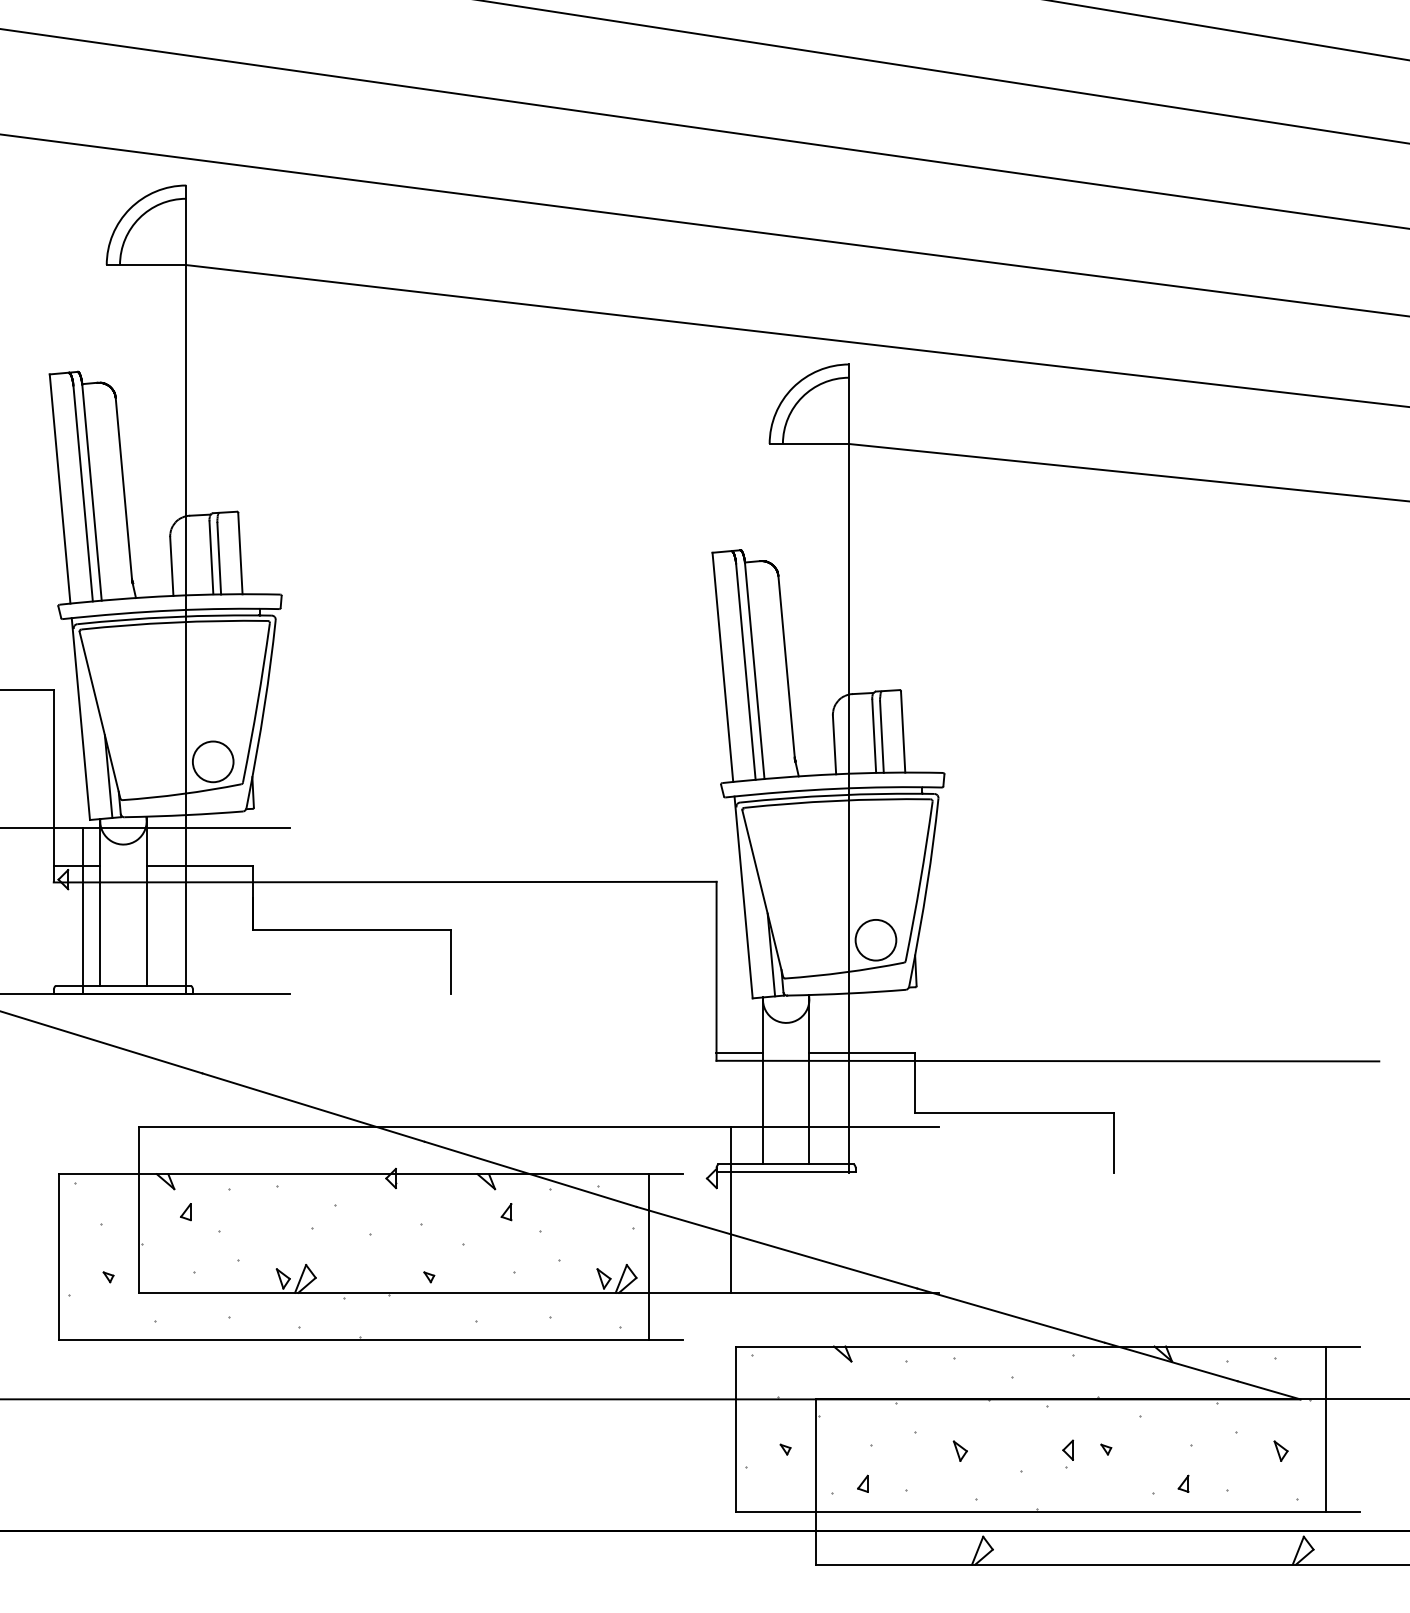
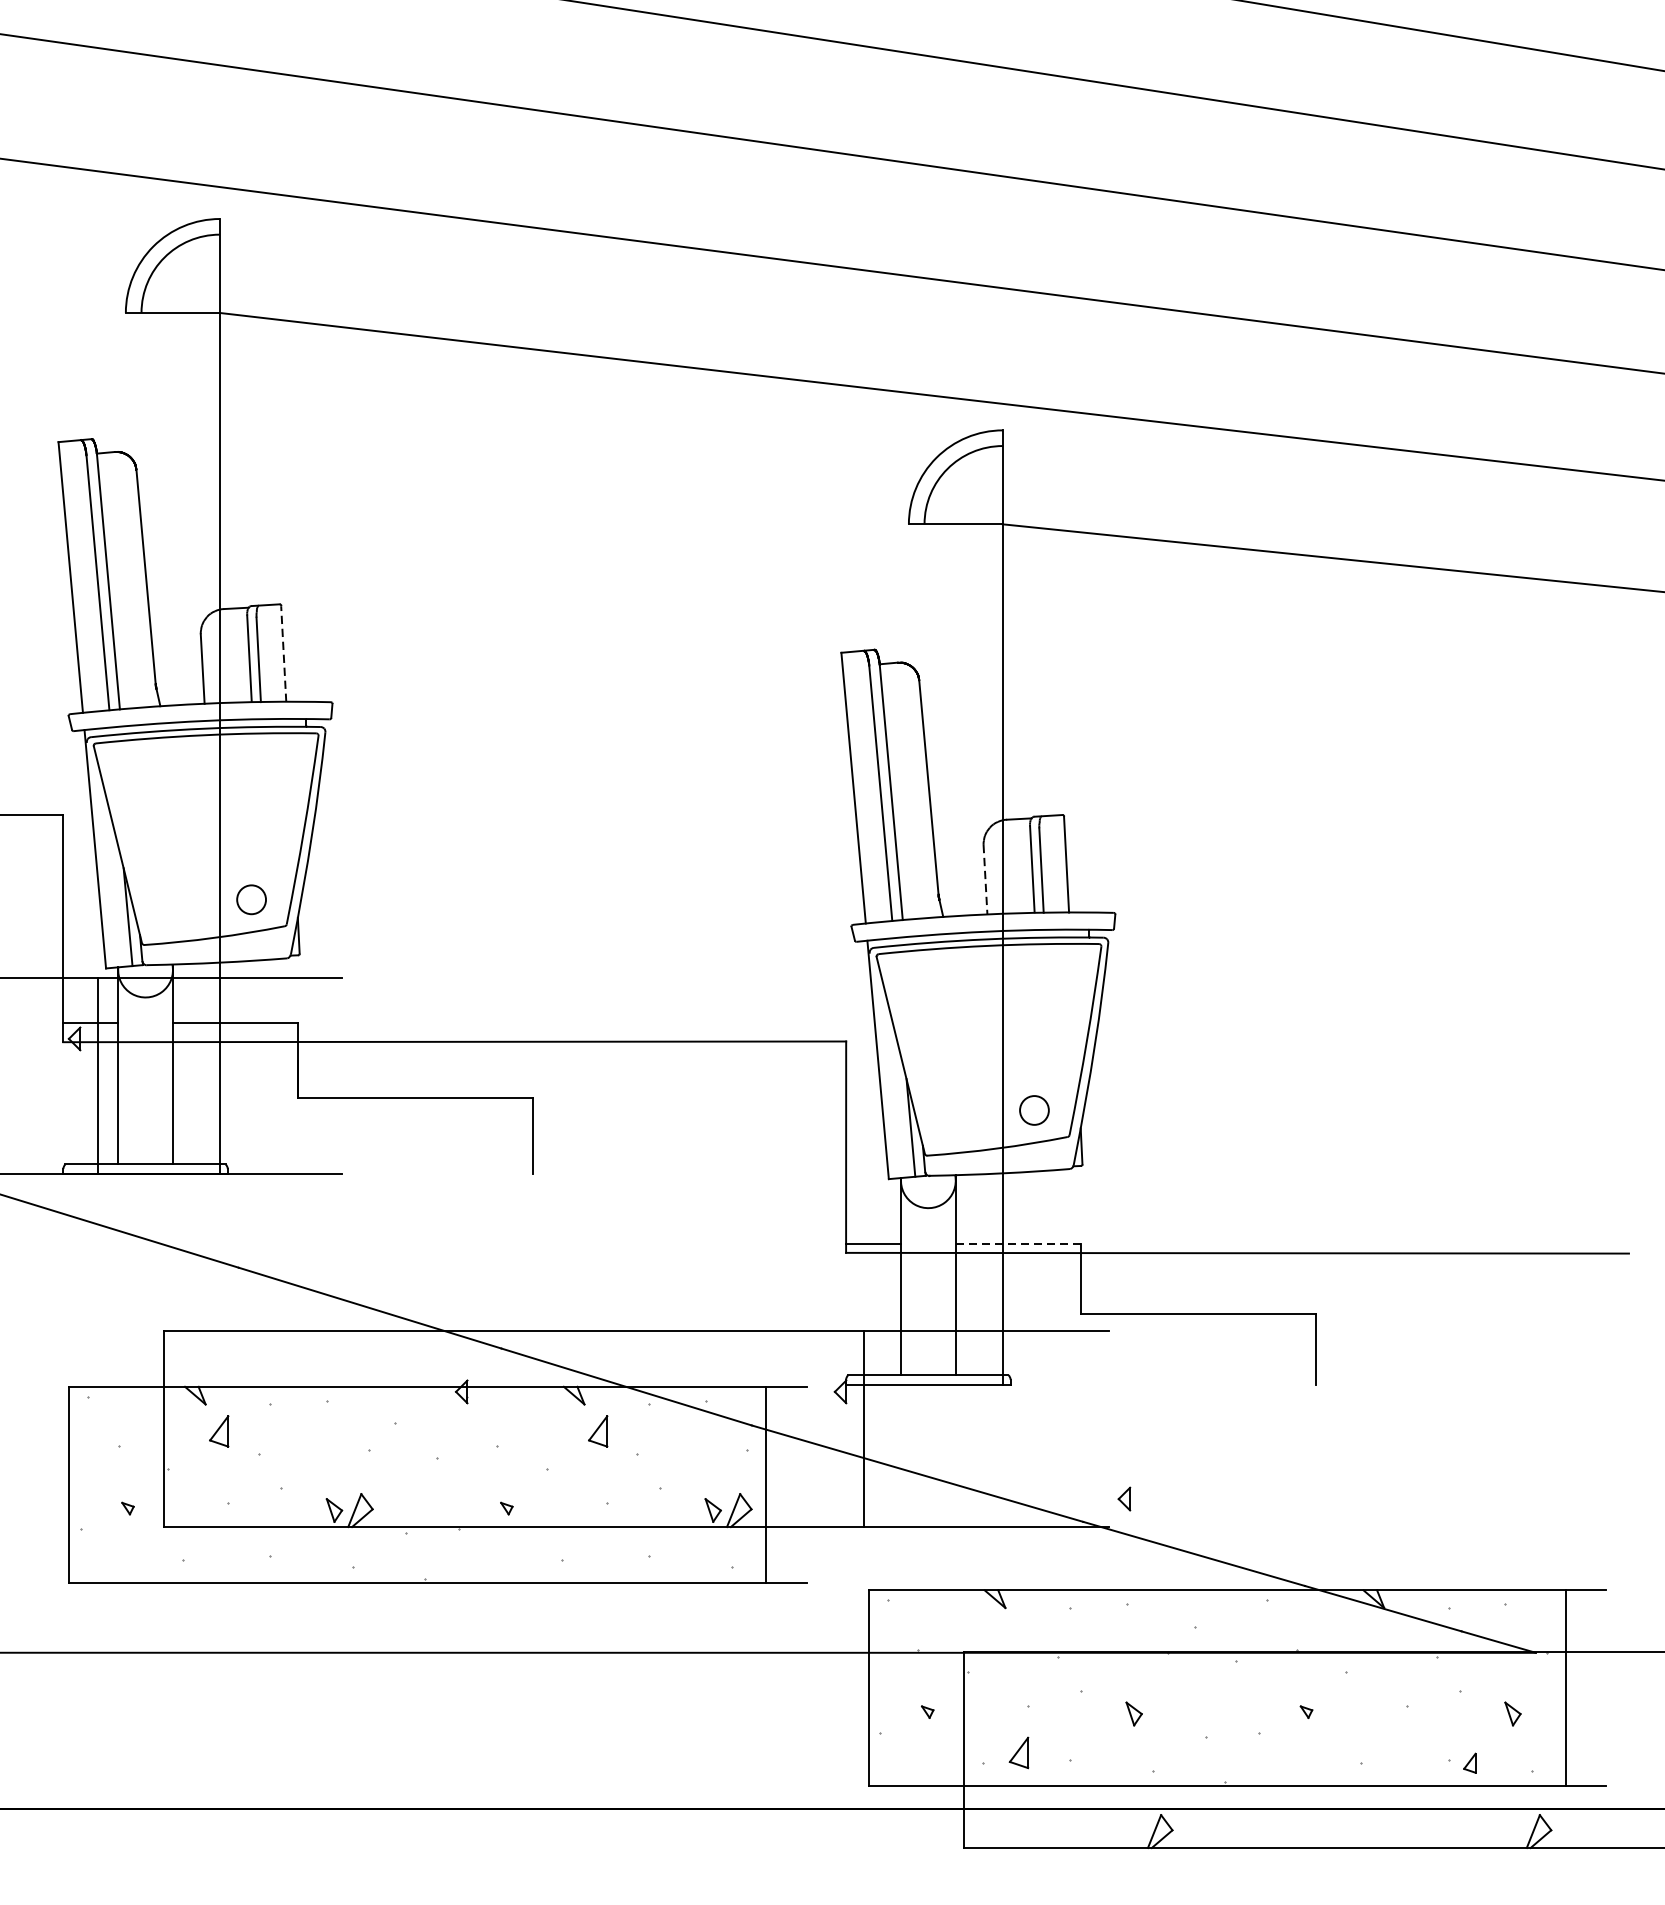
line: (240, 553) -> (283, 653), solid -> dashed
line: (834, 744) -> (985, 879), solid -> dashed
circle: (212, 761) -> (250, 899), size x0.6
circle: (875, 939) -> (1033, 1109), size x0.6
line: (862, 1053) -> (1018, 1244), solid -> dashed
part: (185, 1212) -> (218, 1432), size x1.6
part: (506, 1212) -> (598, 1432), size x1.6
part: (1067, 1449) -> (1123, 1498), moved
part: (862, 1483) -> (1018, 1752), size x1.6
part: (1183, 1483) -> (1469, 1762), moved

